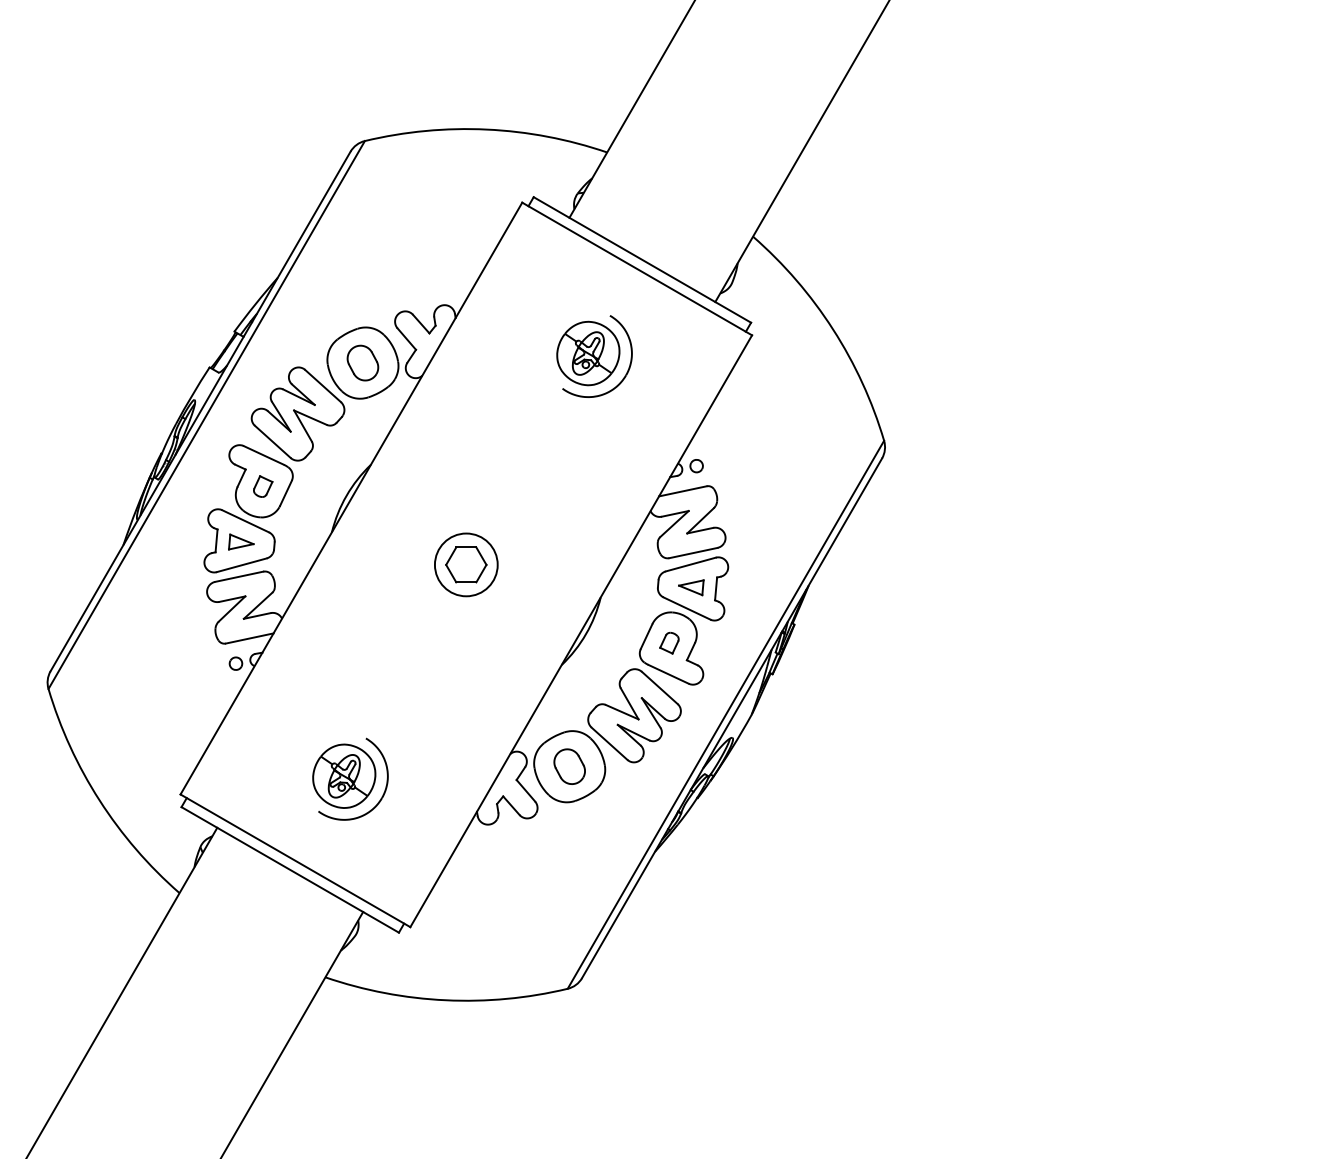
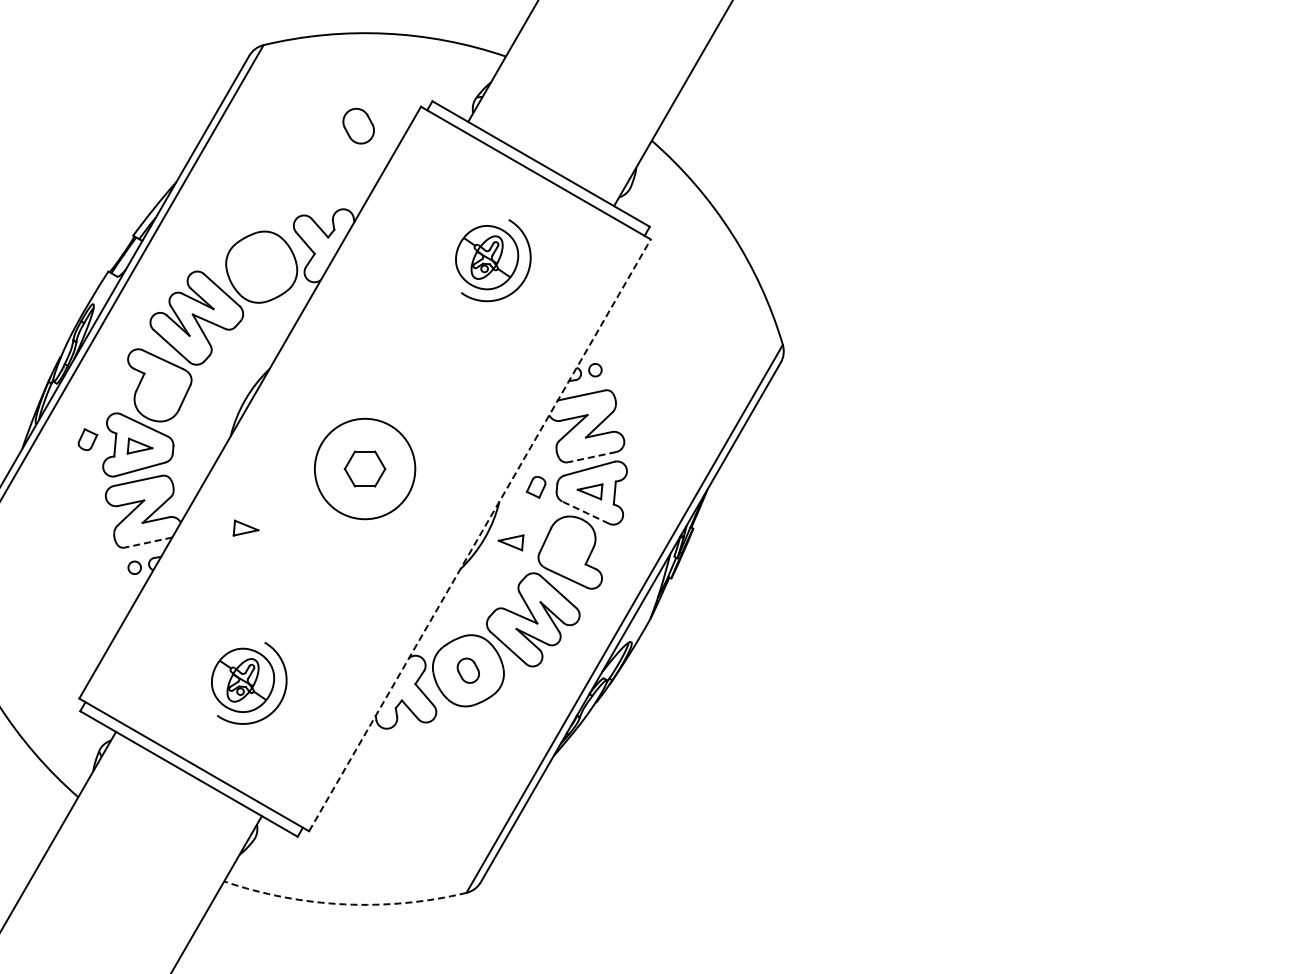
part: (362, 362) -> (358, 125), moved
part: (263, 486) -> (88, 439), moved
line: (693, 553) -> (592, 457), solid -> dashed
circle: (465, 564) -> (364, 468), size x1.6
line: (687, 608) -> (586, 512), solid -> dashed
part: (347, 623) -> (246, 527), added
line: (581, 631) -> (480, 535), solid -> dashed
line: (249, 638) -> (148, 542), solid -> dashed
part: (612, 638) -> (511, 542), added
part: (669, 642) -> (536, 486), moved
part: (569, 766) -> (468, 670), size x0.7
arc: (445, 1000) -> (344, 904), solid -> dashed

